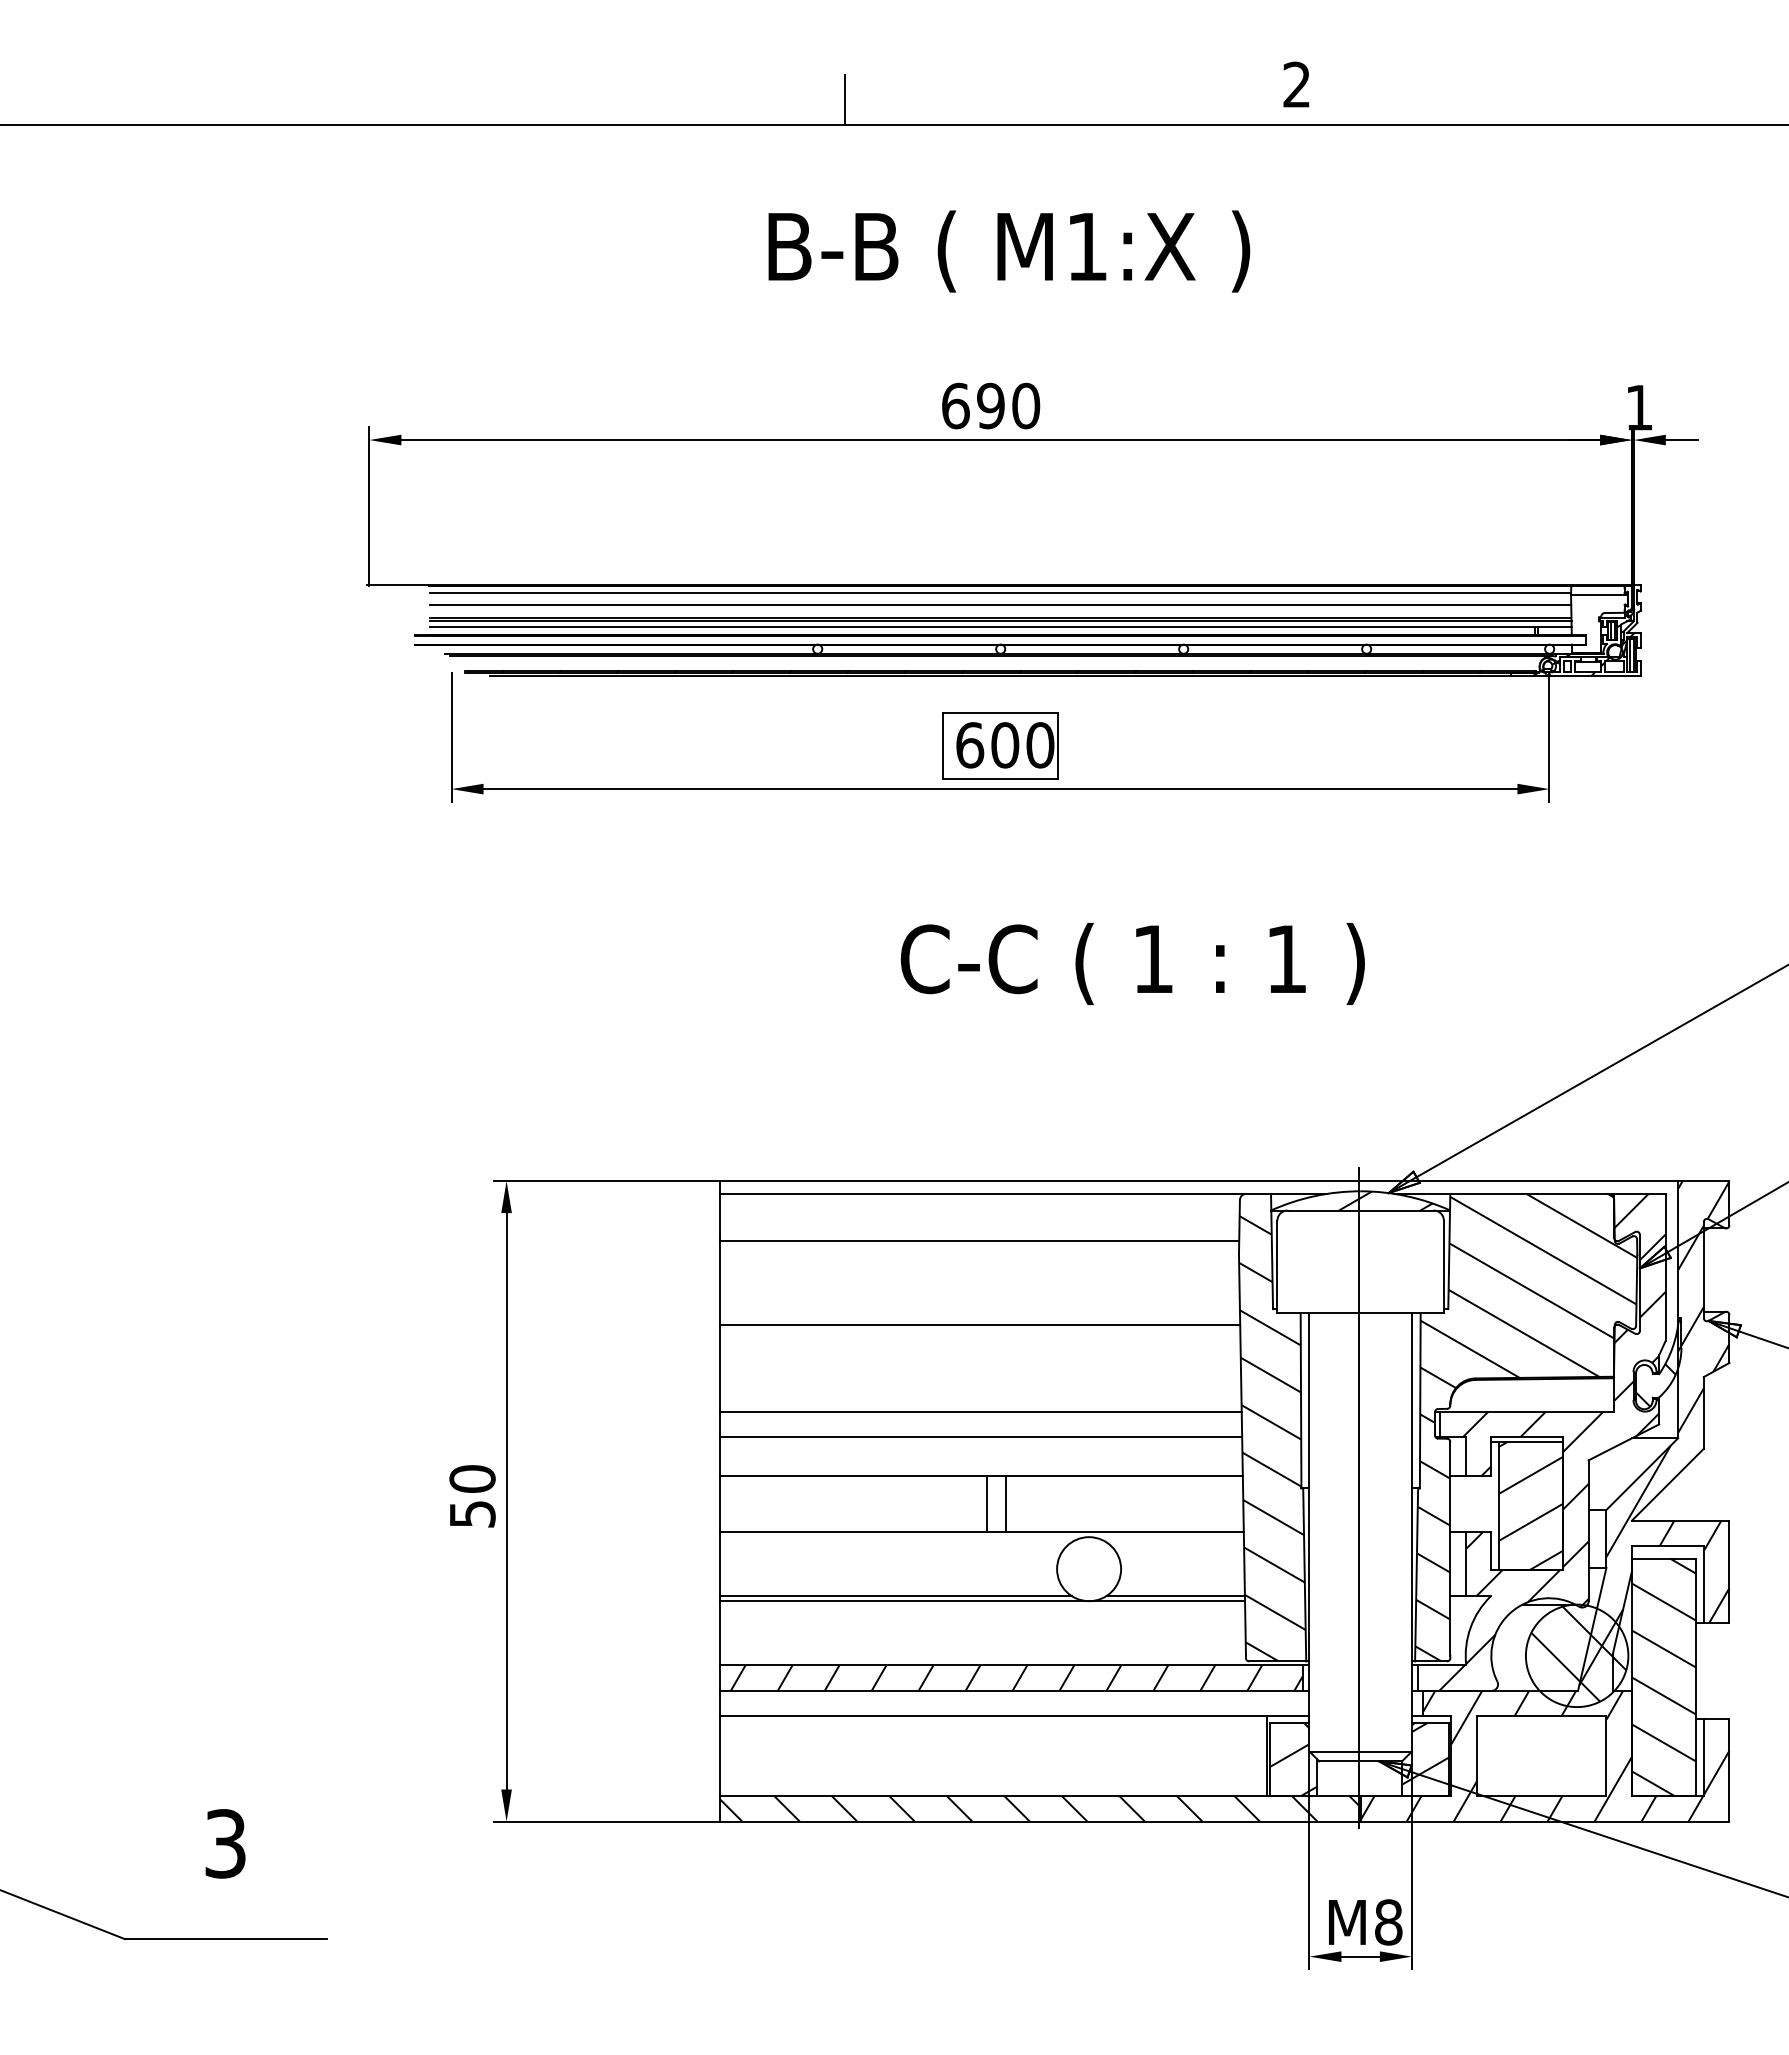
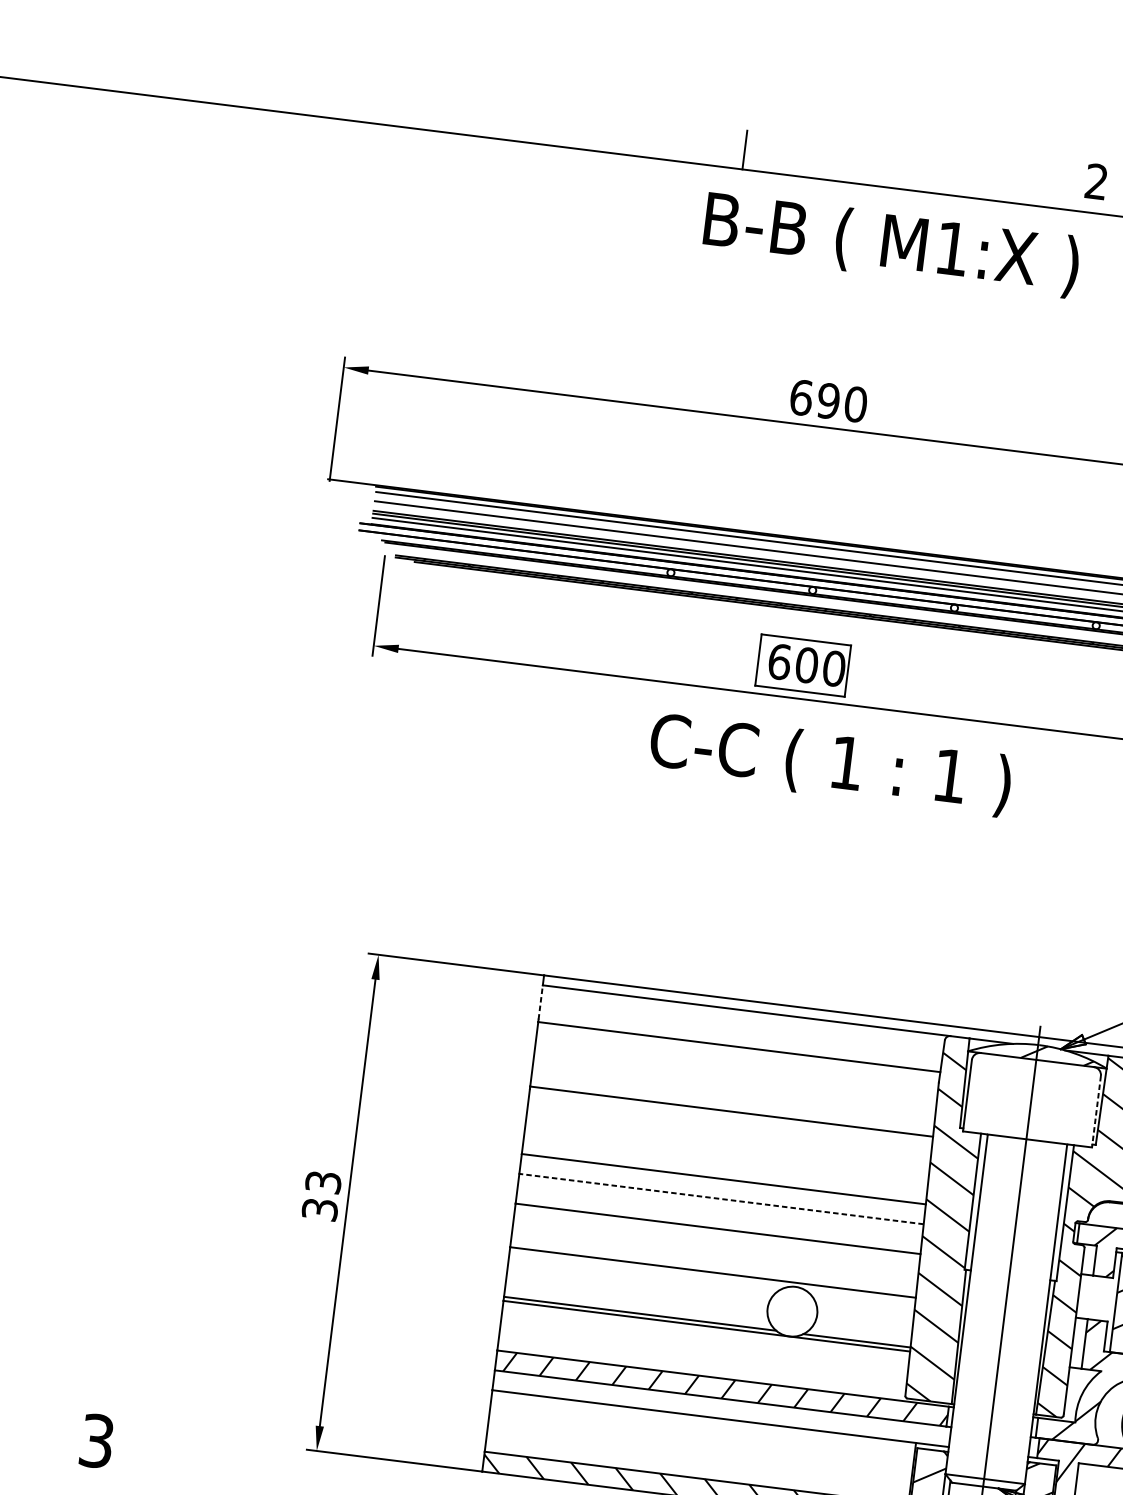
text: (1009, 251) -> (891, 244), moved
text: (1132, 963) -> (830, 764), moved
line: (720, 1215) -> (540, 1002), solid -> dashed
line: (1443, 1267) -> (1096, 1112), solid -> dashed
line: (981, 1437) -> (721, 1199), solid -> dashed
text: (472, 1496) -> (321, 1195), 50 -> 33
line: (986, 1503) -> (719, 1250), removed
line: (1005, 1503) -> (733, 1252), removed

